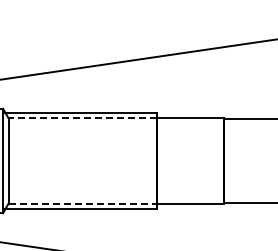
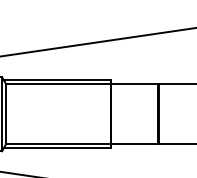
line: (82, 118) -> (58, 84), dashed -> solid
line: (83, 203) -> (59, 144), dashed -> solid

